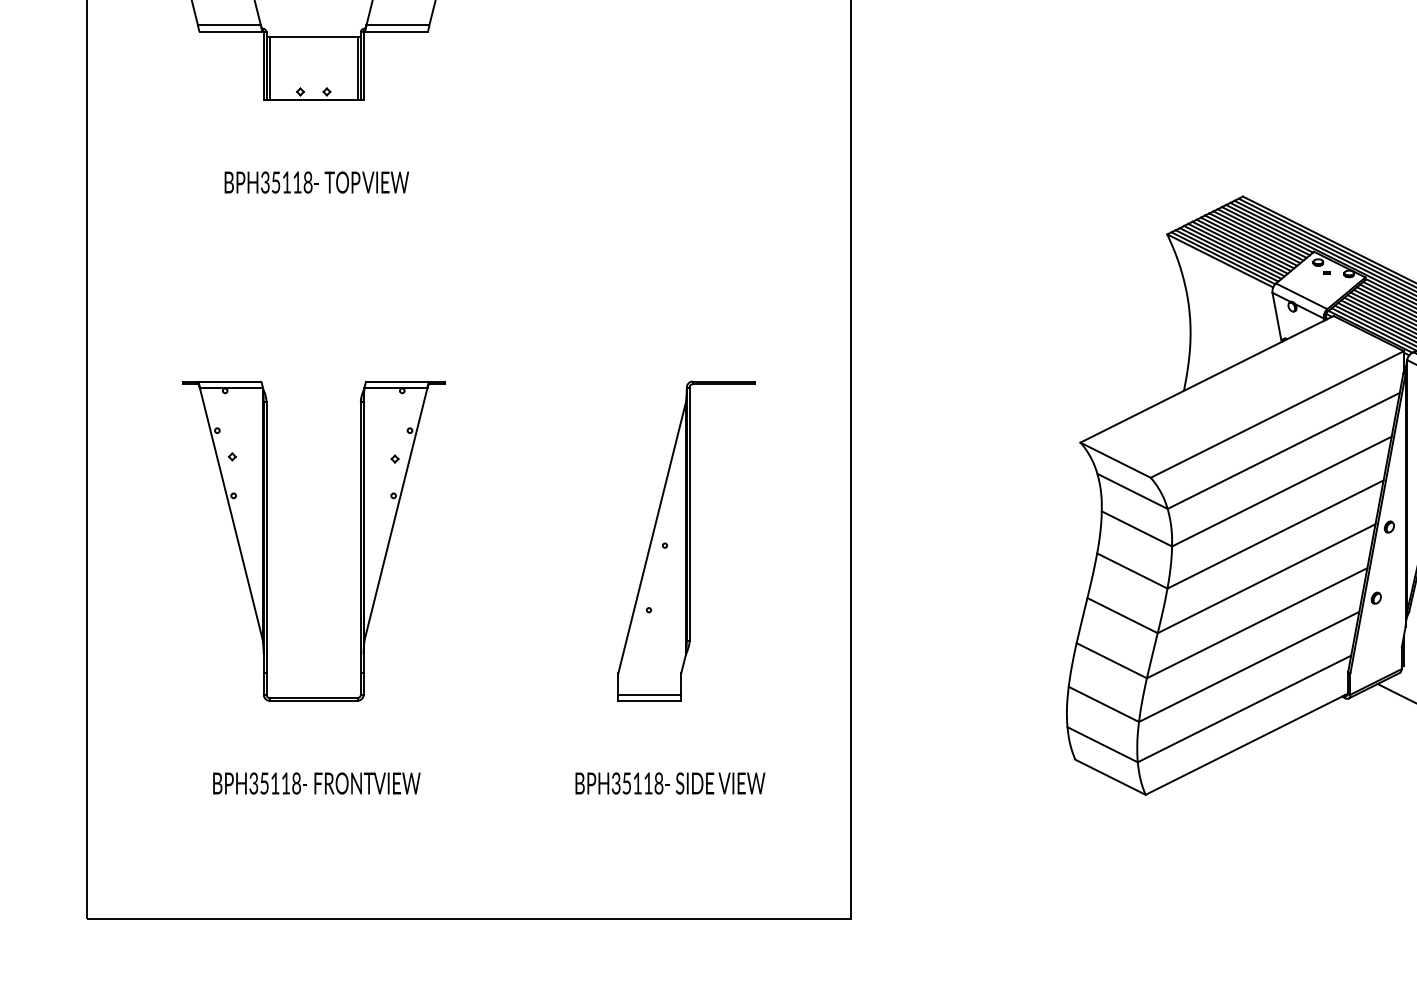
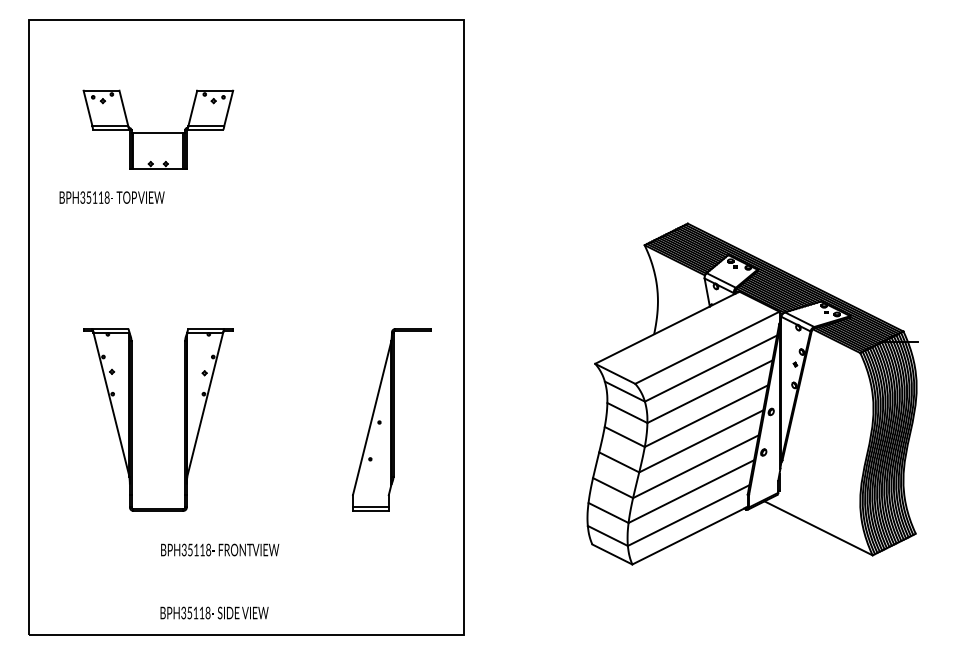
text: (315, 182) -> (111, 197), moved
part: (686, 540) -> (391, 419), moved
text: (317, 782) -> (220, 549), moved
text: (670, 782) -> (214, 612), moved

